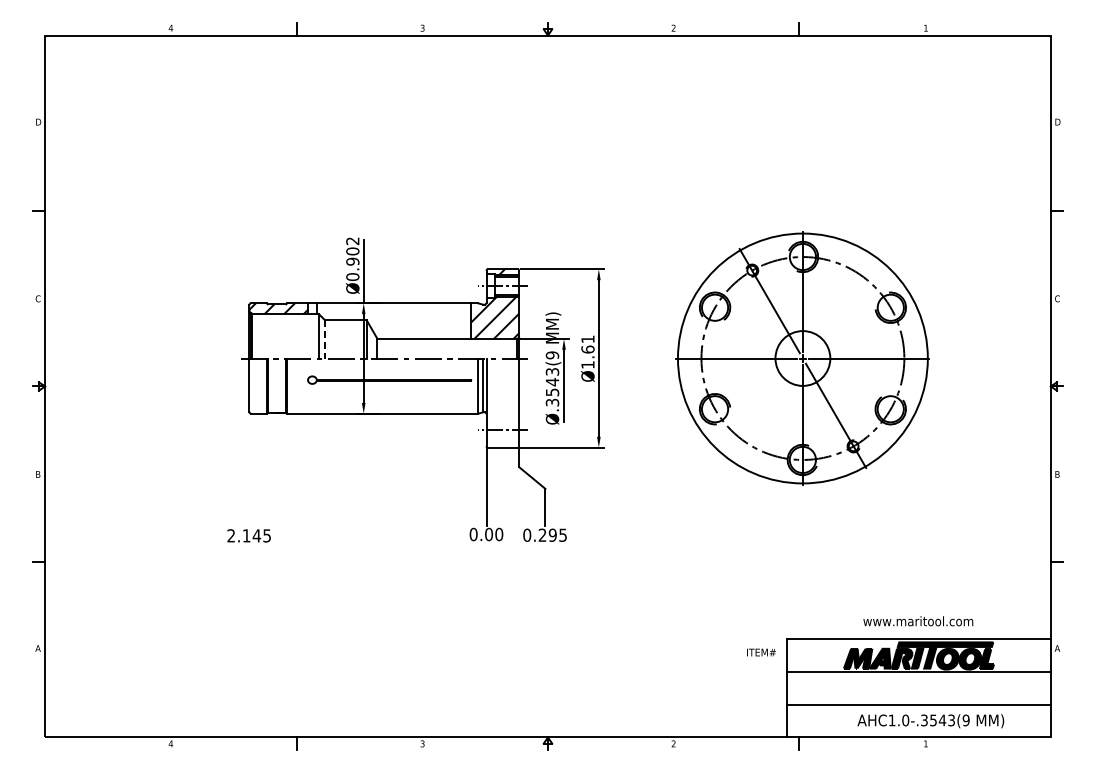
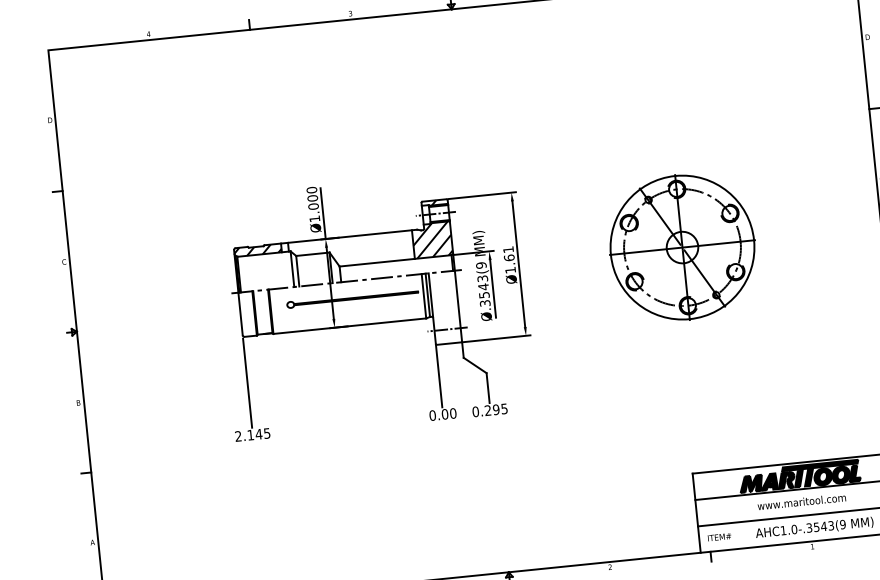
text: (352, 259) -> (313, 204), Ø0.902 -> Ø1.000
line: (325, 339) -> (298, 271), dashed -> solid
part: (802, 358) -> (682, 247), size x0.71
line: (249, 470) -> (247, 382), added
text: (918, 621) -> (801, 502), moved
text: (761, 652) -> (719, 537), moved

